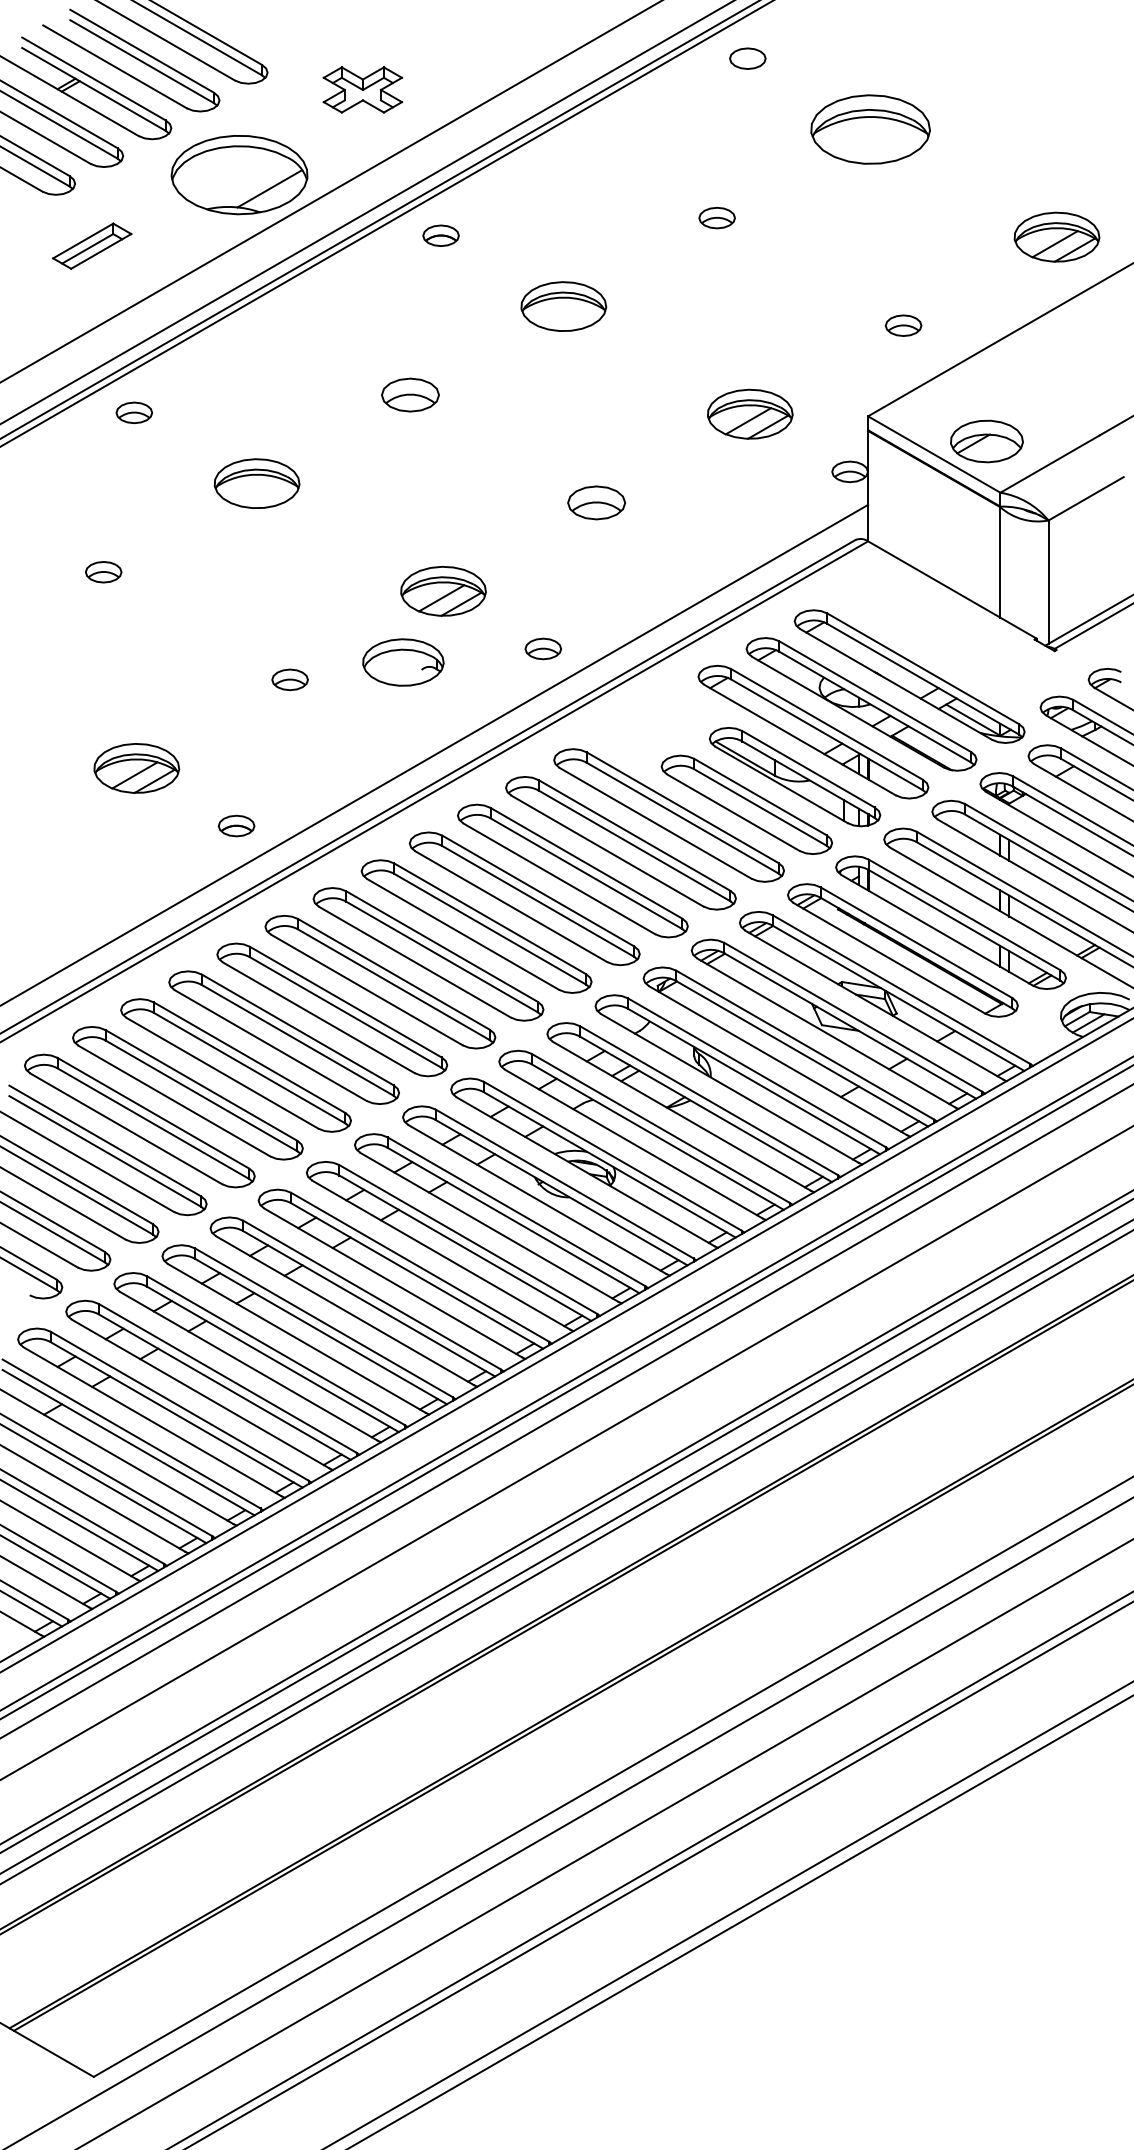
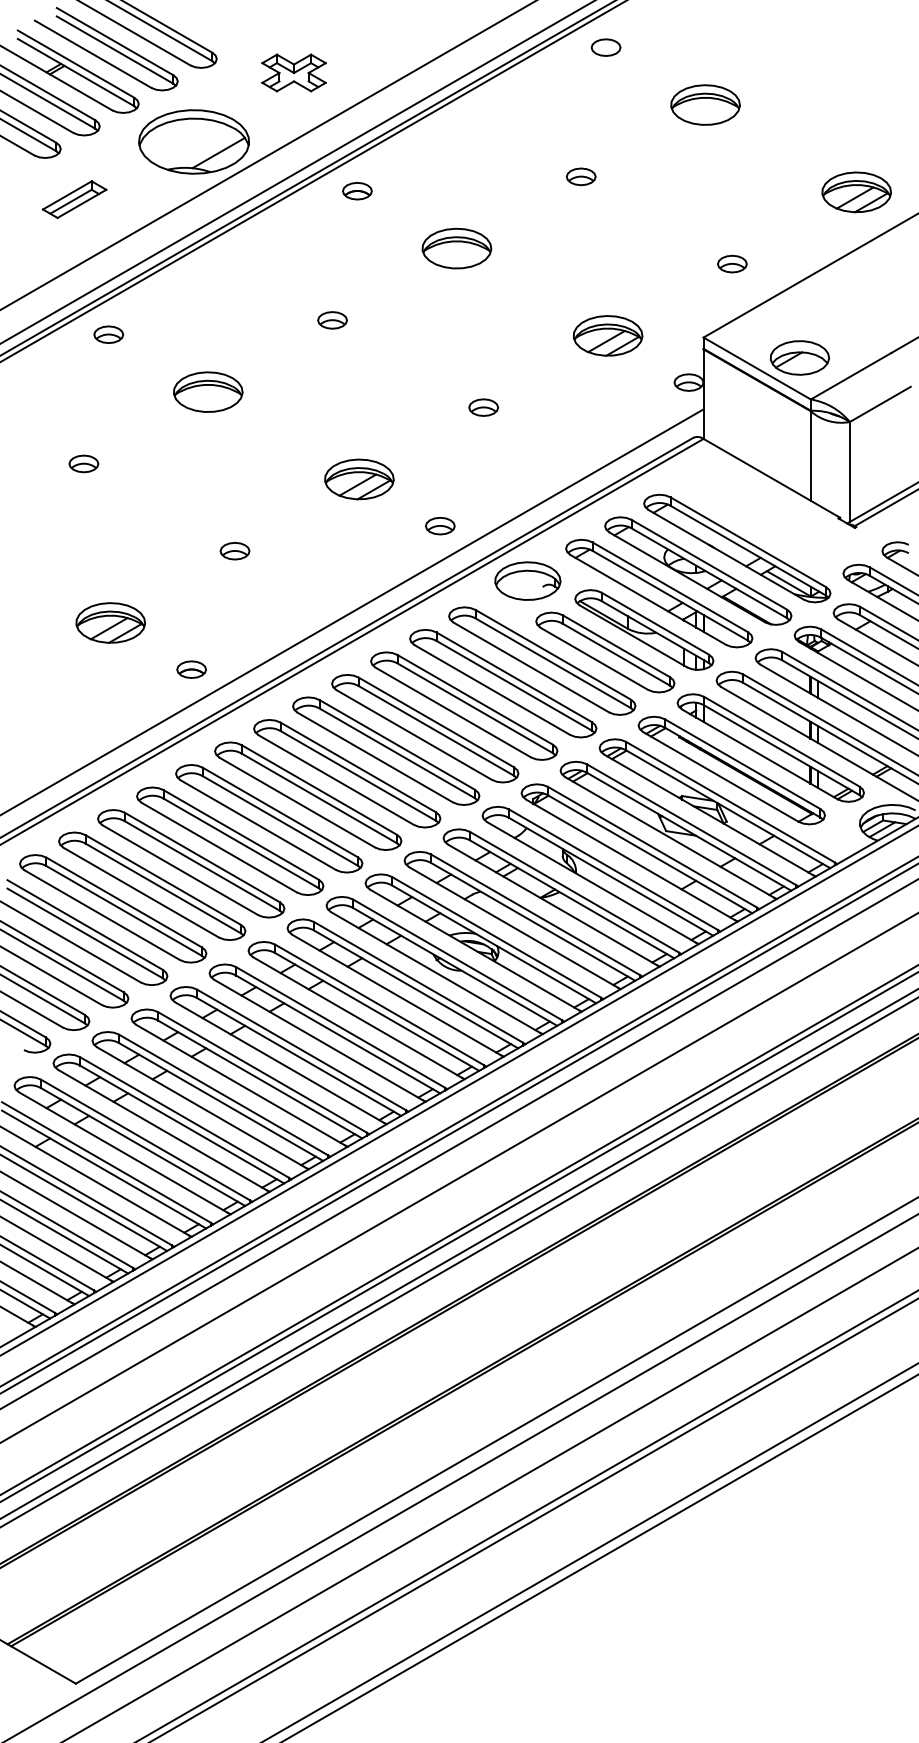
part: (870, 128) -> (705, 104), size x0.71
part: (410, 395) -> (332, 320), size x0.62
part: (596, 502) -> (483, 407), size x0.62
part: (402, 661) -> (527, 580), moved

